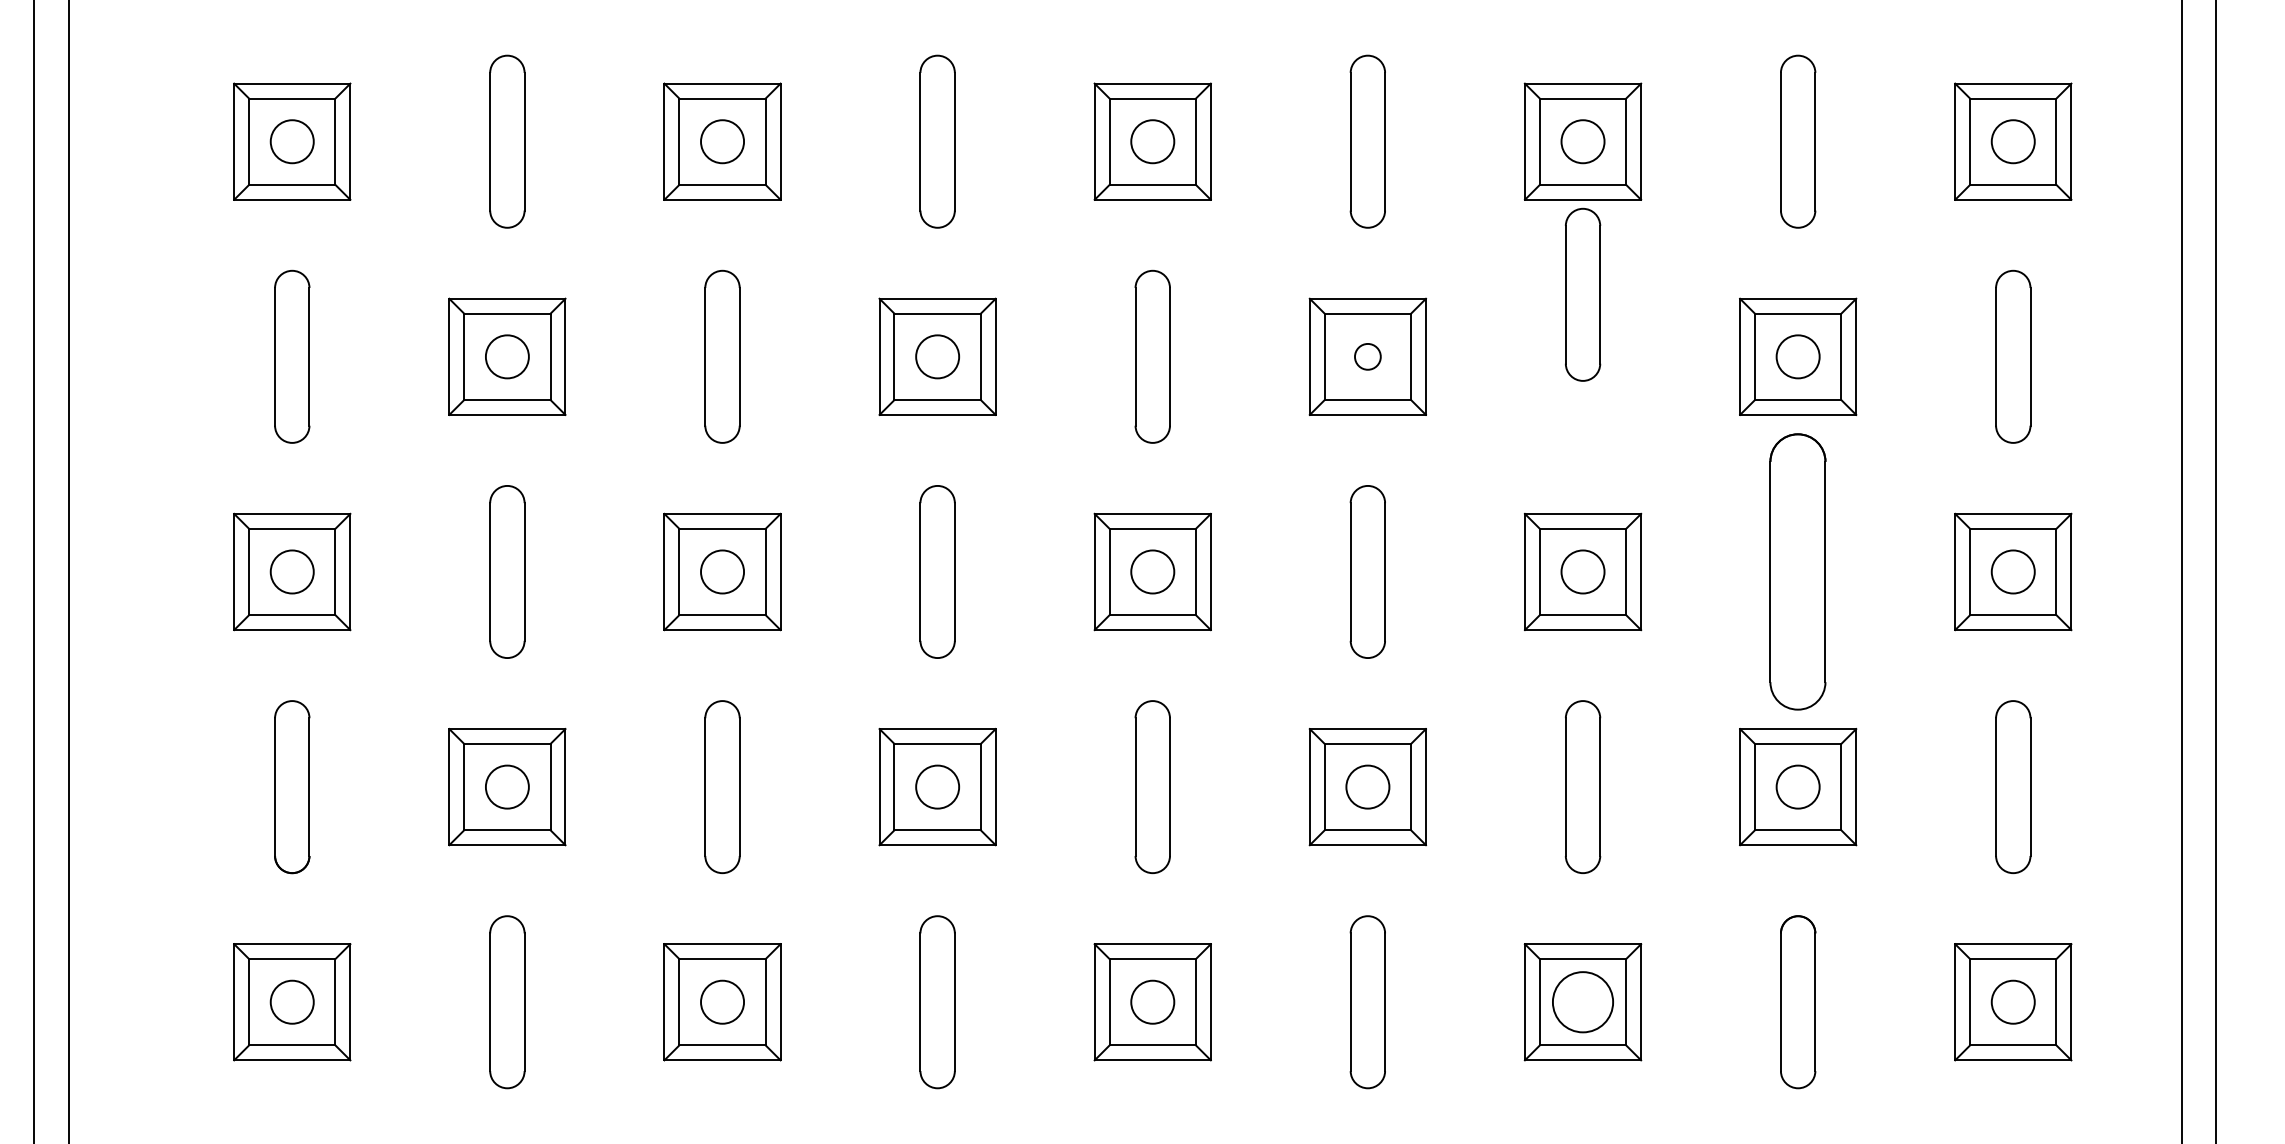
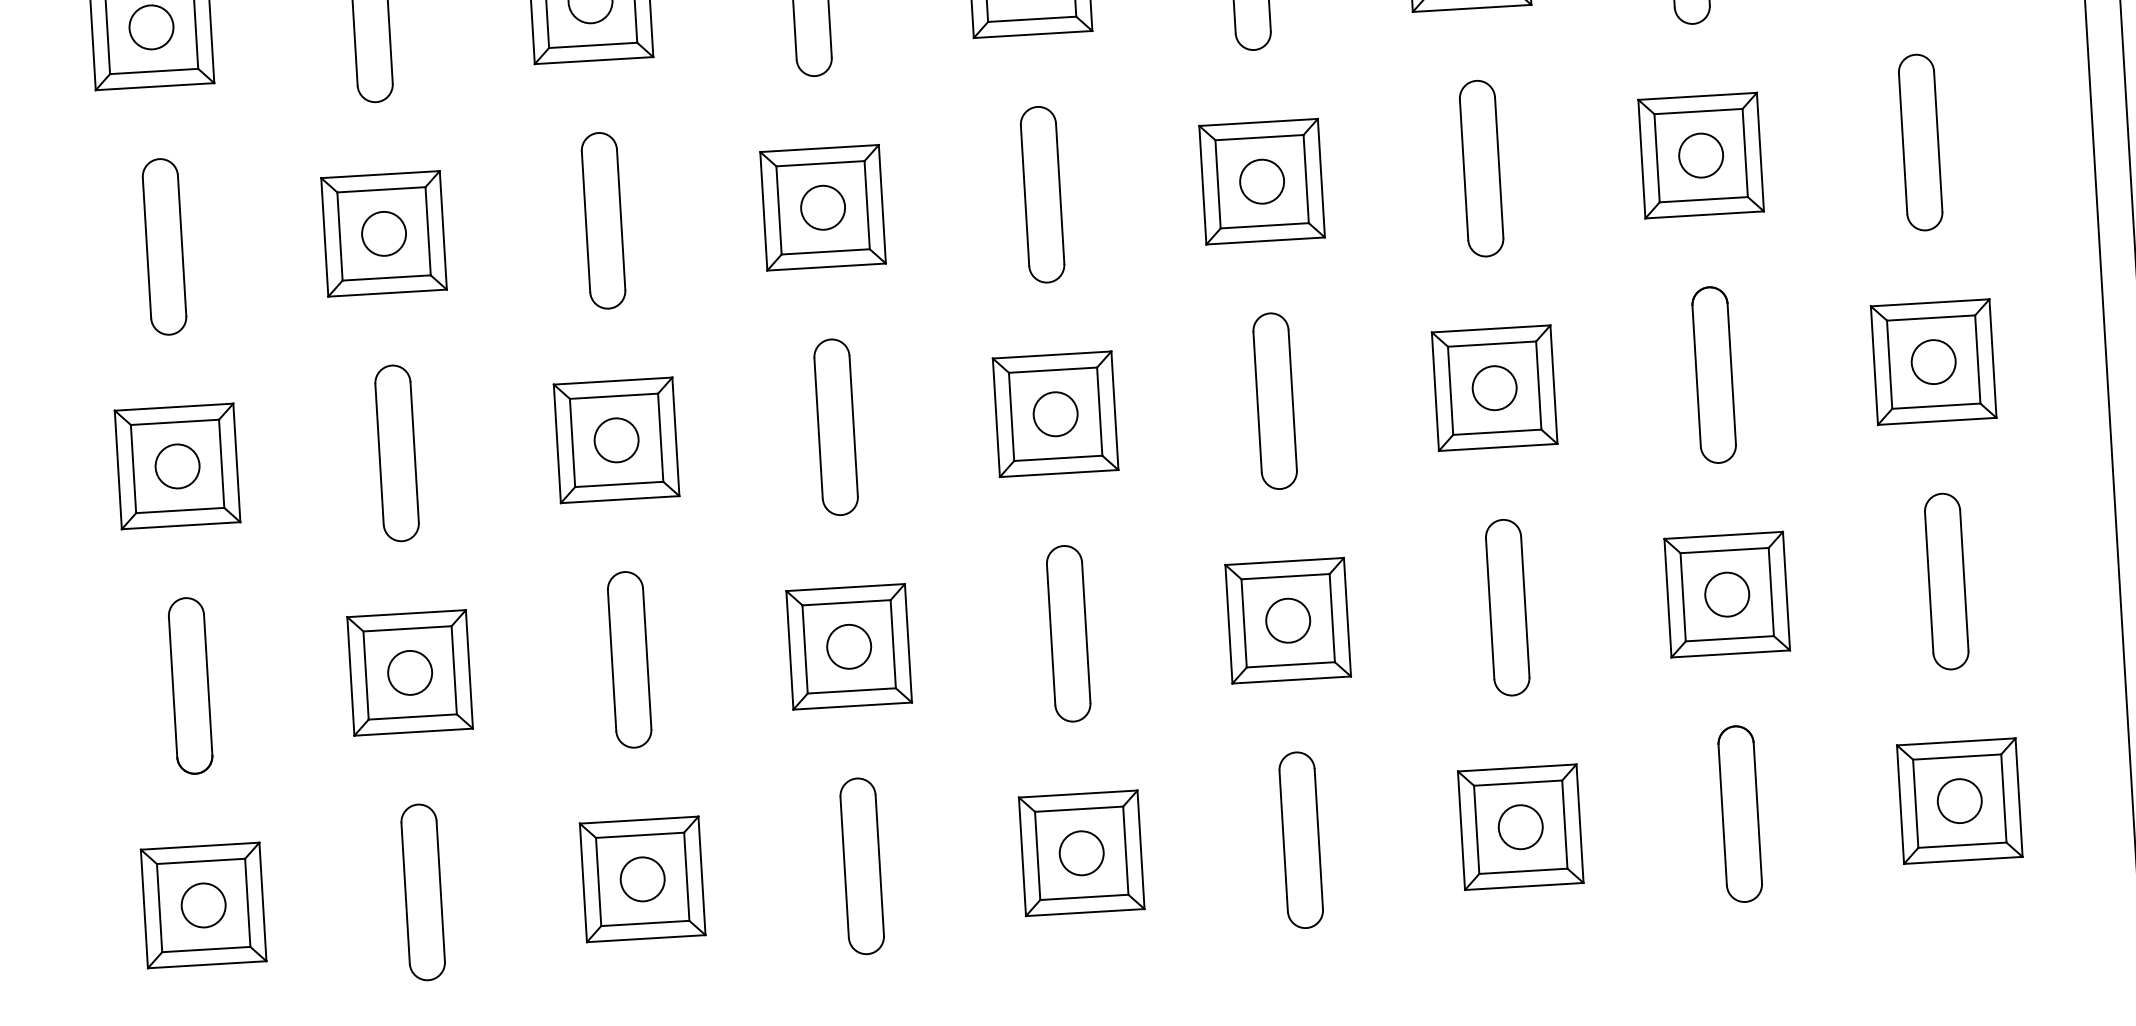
part: (1583, 294) -> (1482, 168), moved
circle: (1367, 356) -> (1261, 181), size x1.67
part: (1798, 571) -> (1714, 374), size x0.62
circle: (1582, 1001) -> (1520, 826), size x0.71

